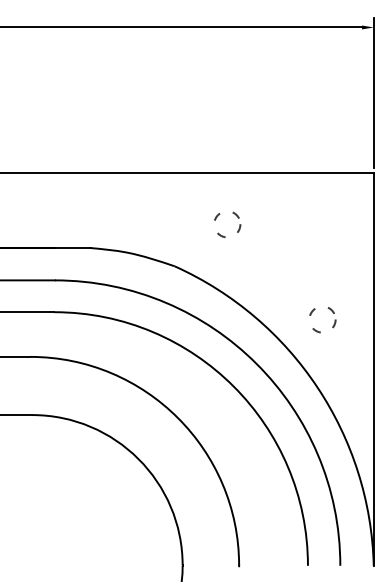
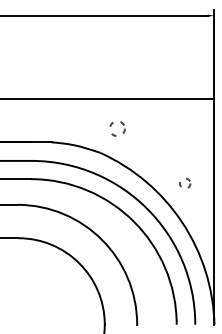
circle: (227, 223) -> (117, 128), moved
circle: (323, 319) -> (185, 183), size x0.7

